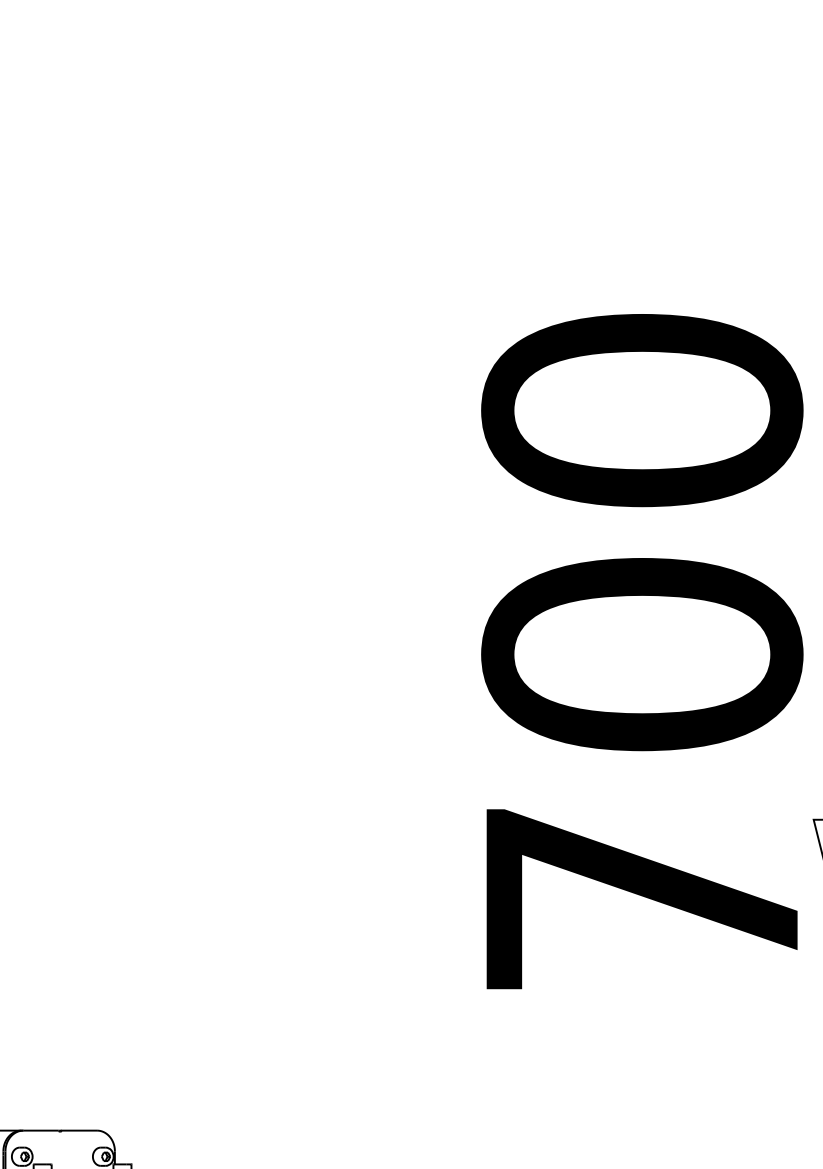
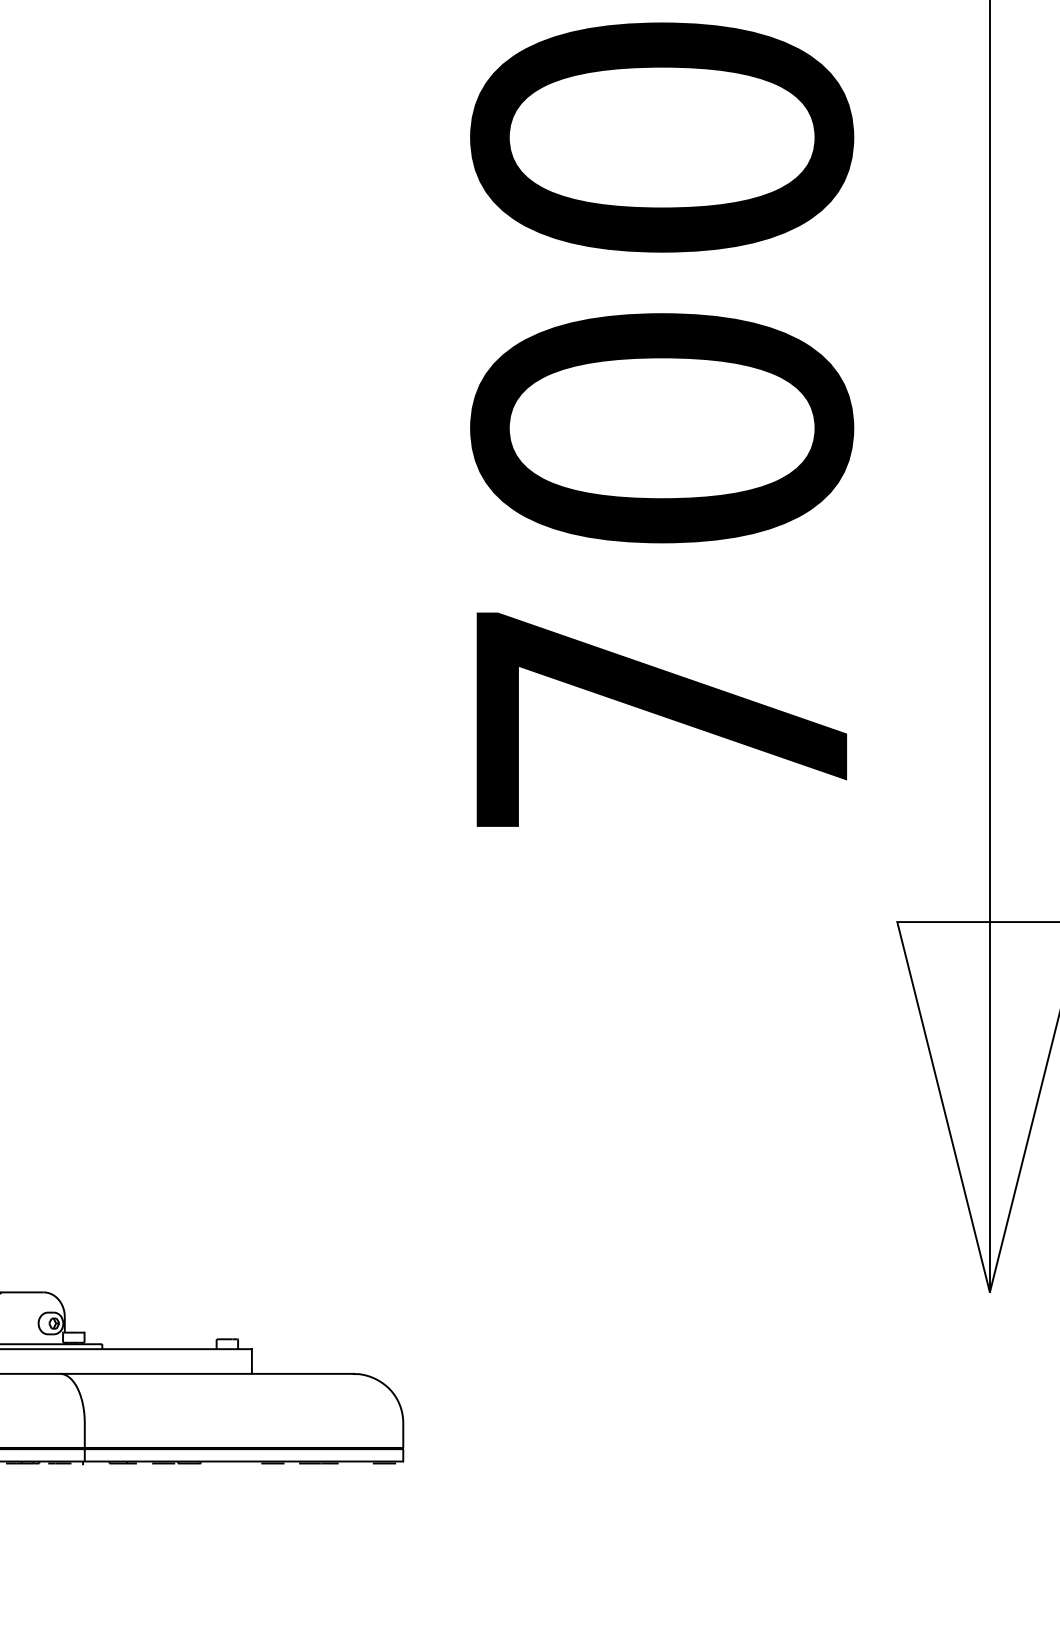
text: (642, 651) -> (662, 424), moved

